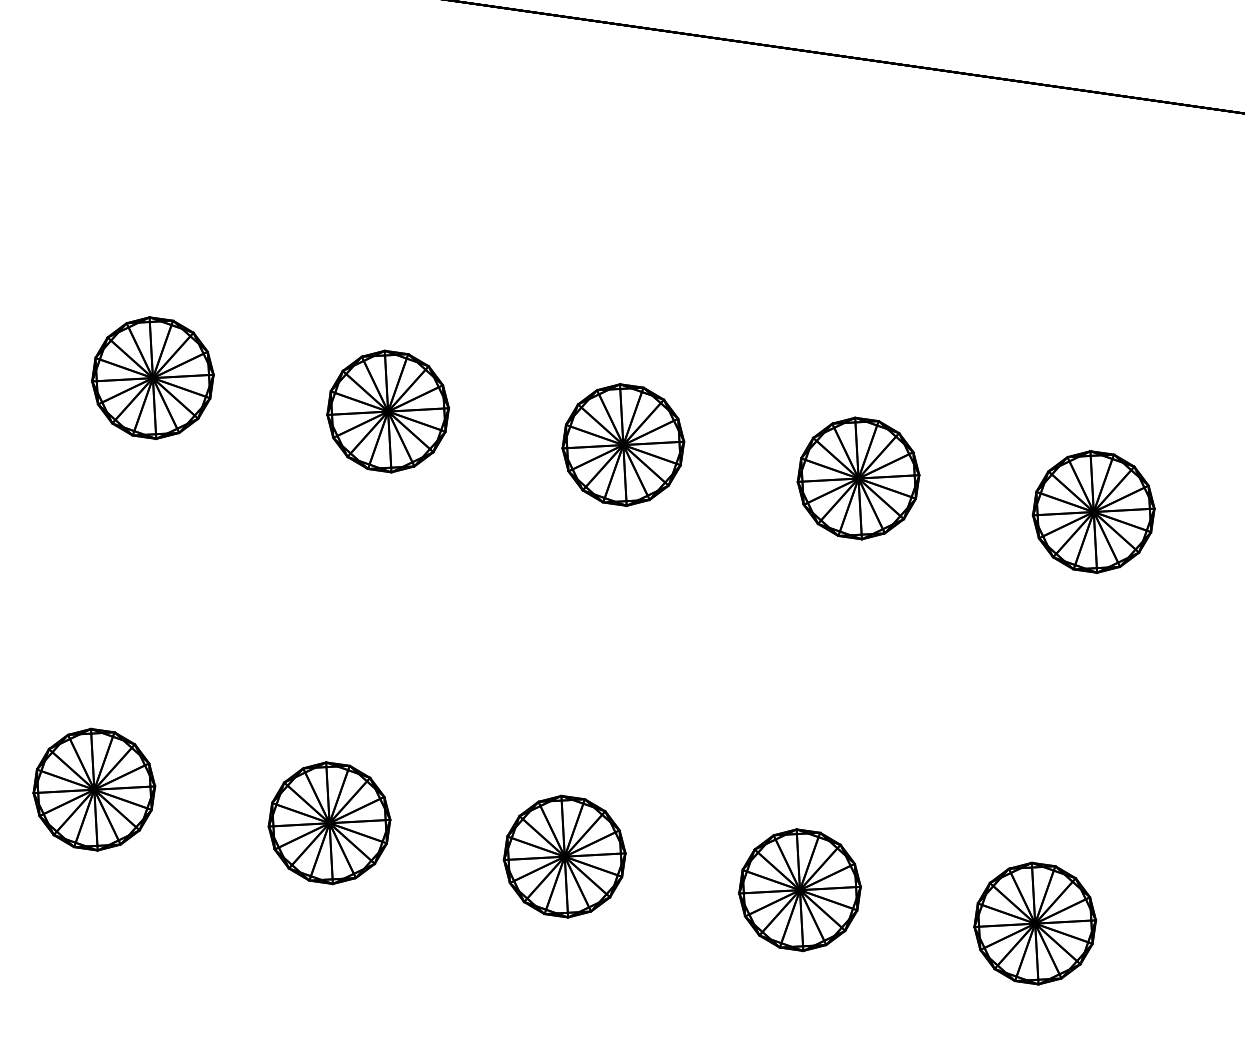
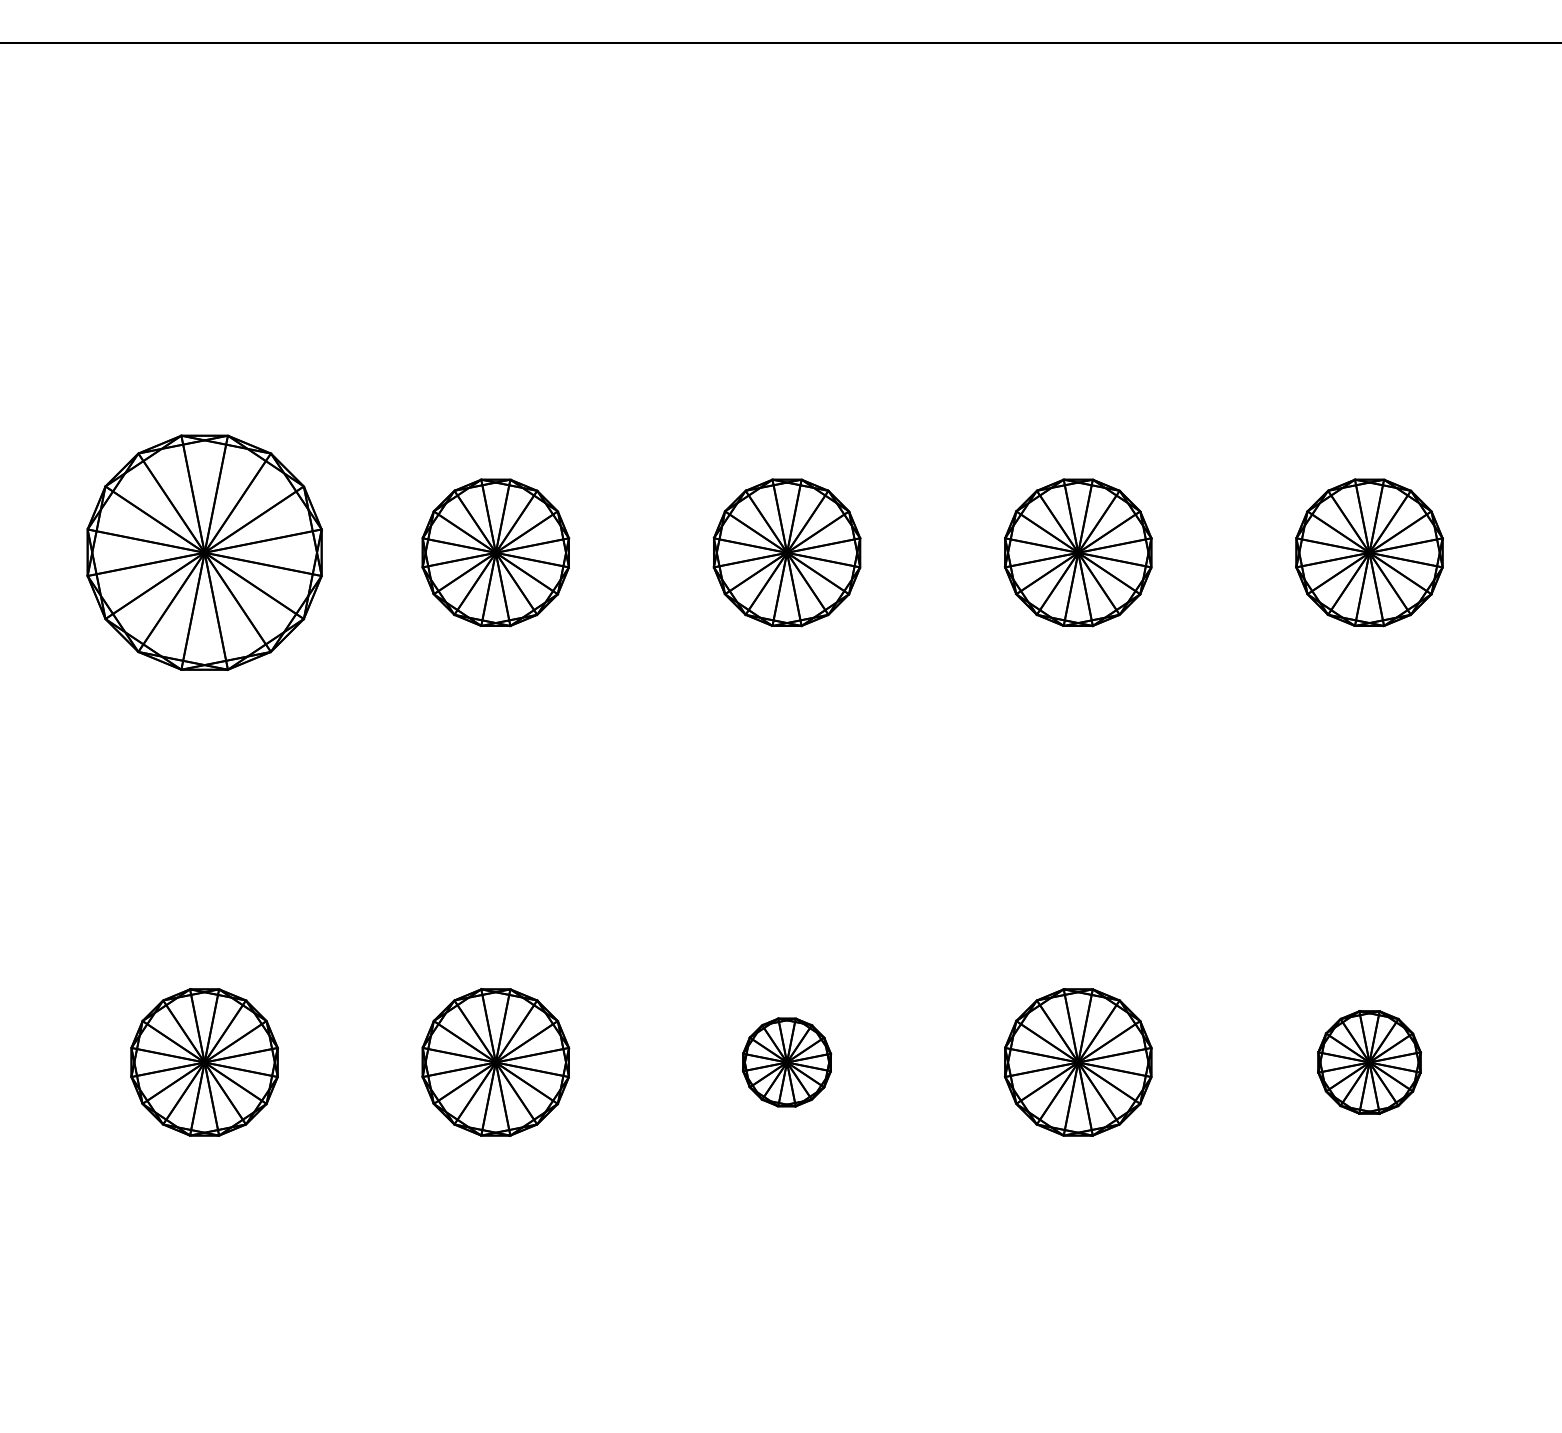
part: (152, 377) -> (204, 552), size x1.6
part: (564, 856) -> (786, 1062), size x0.6
part: (1035, 923) -> (1369, 1062), size x0.7

